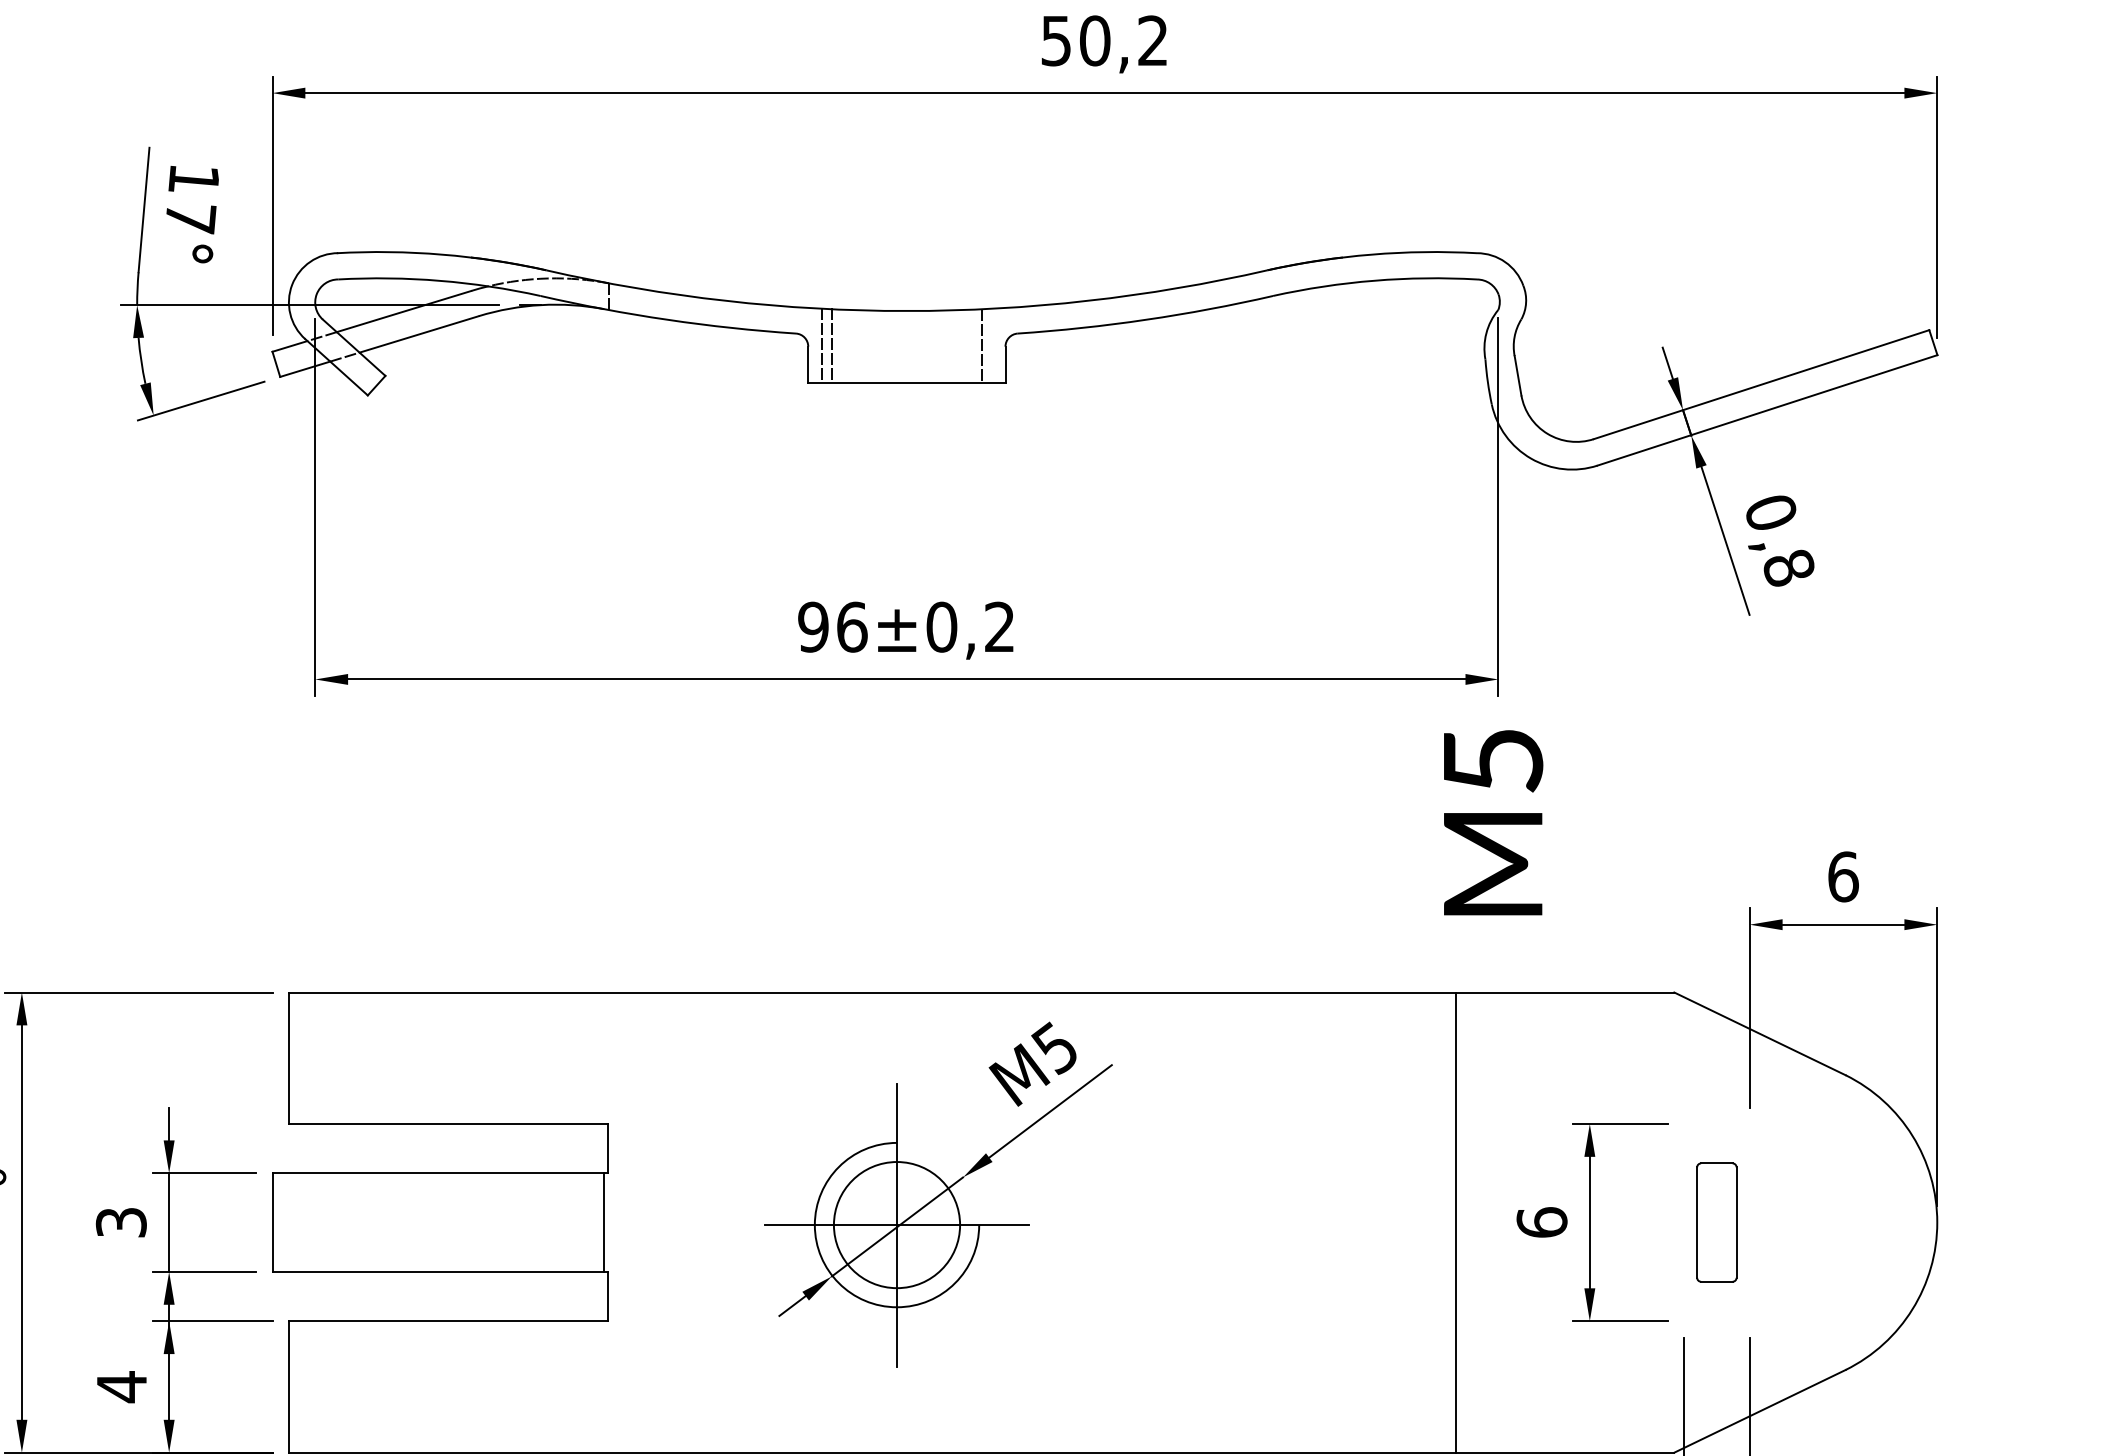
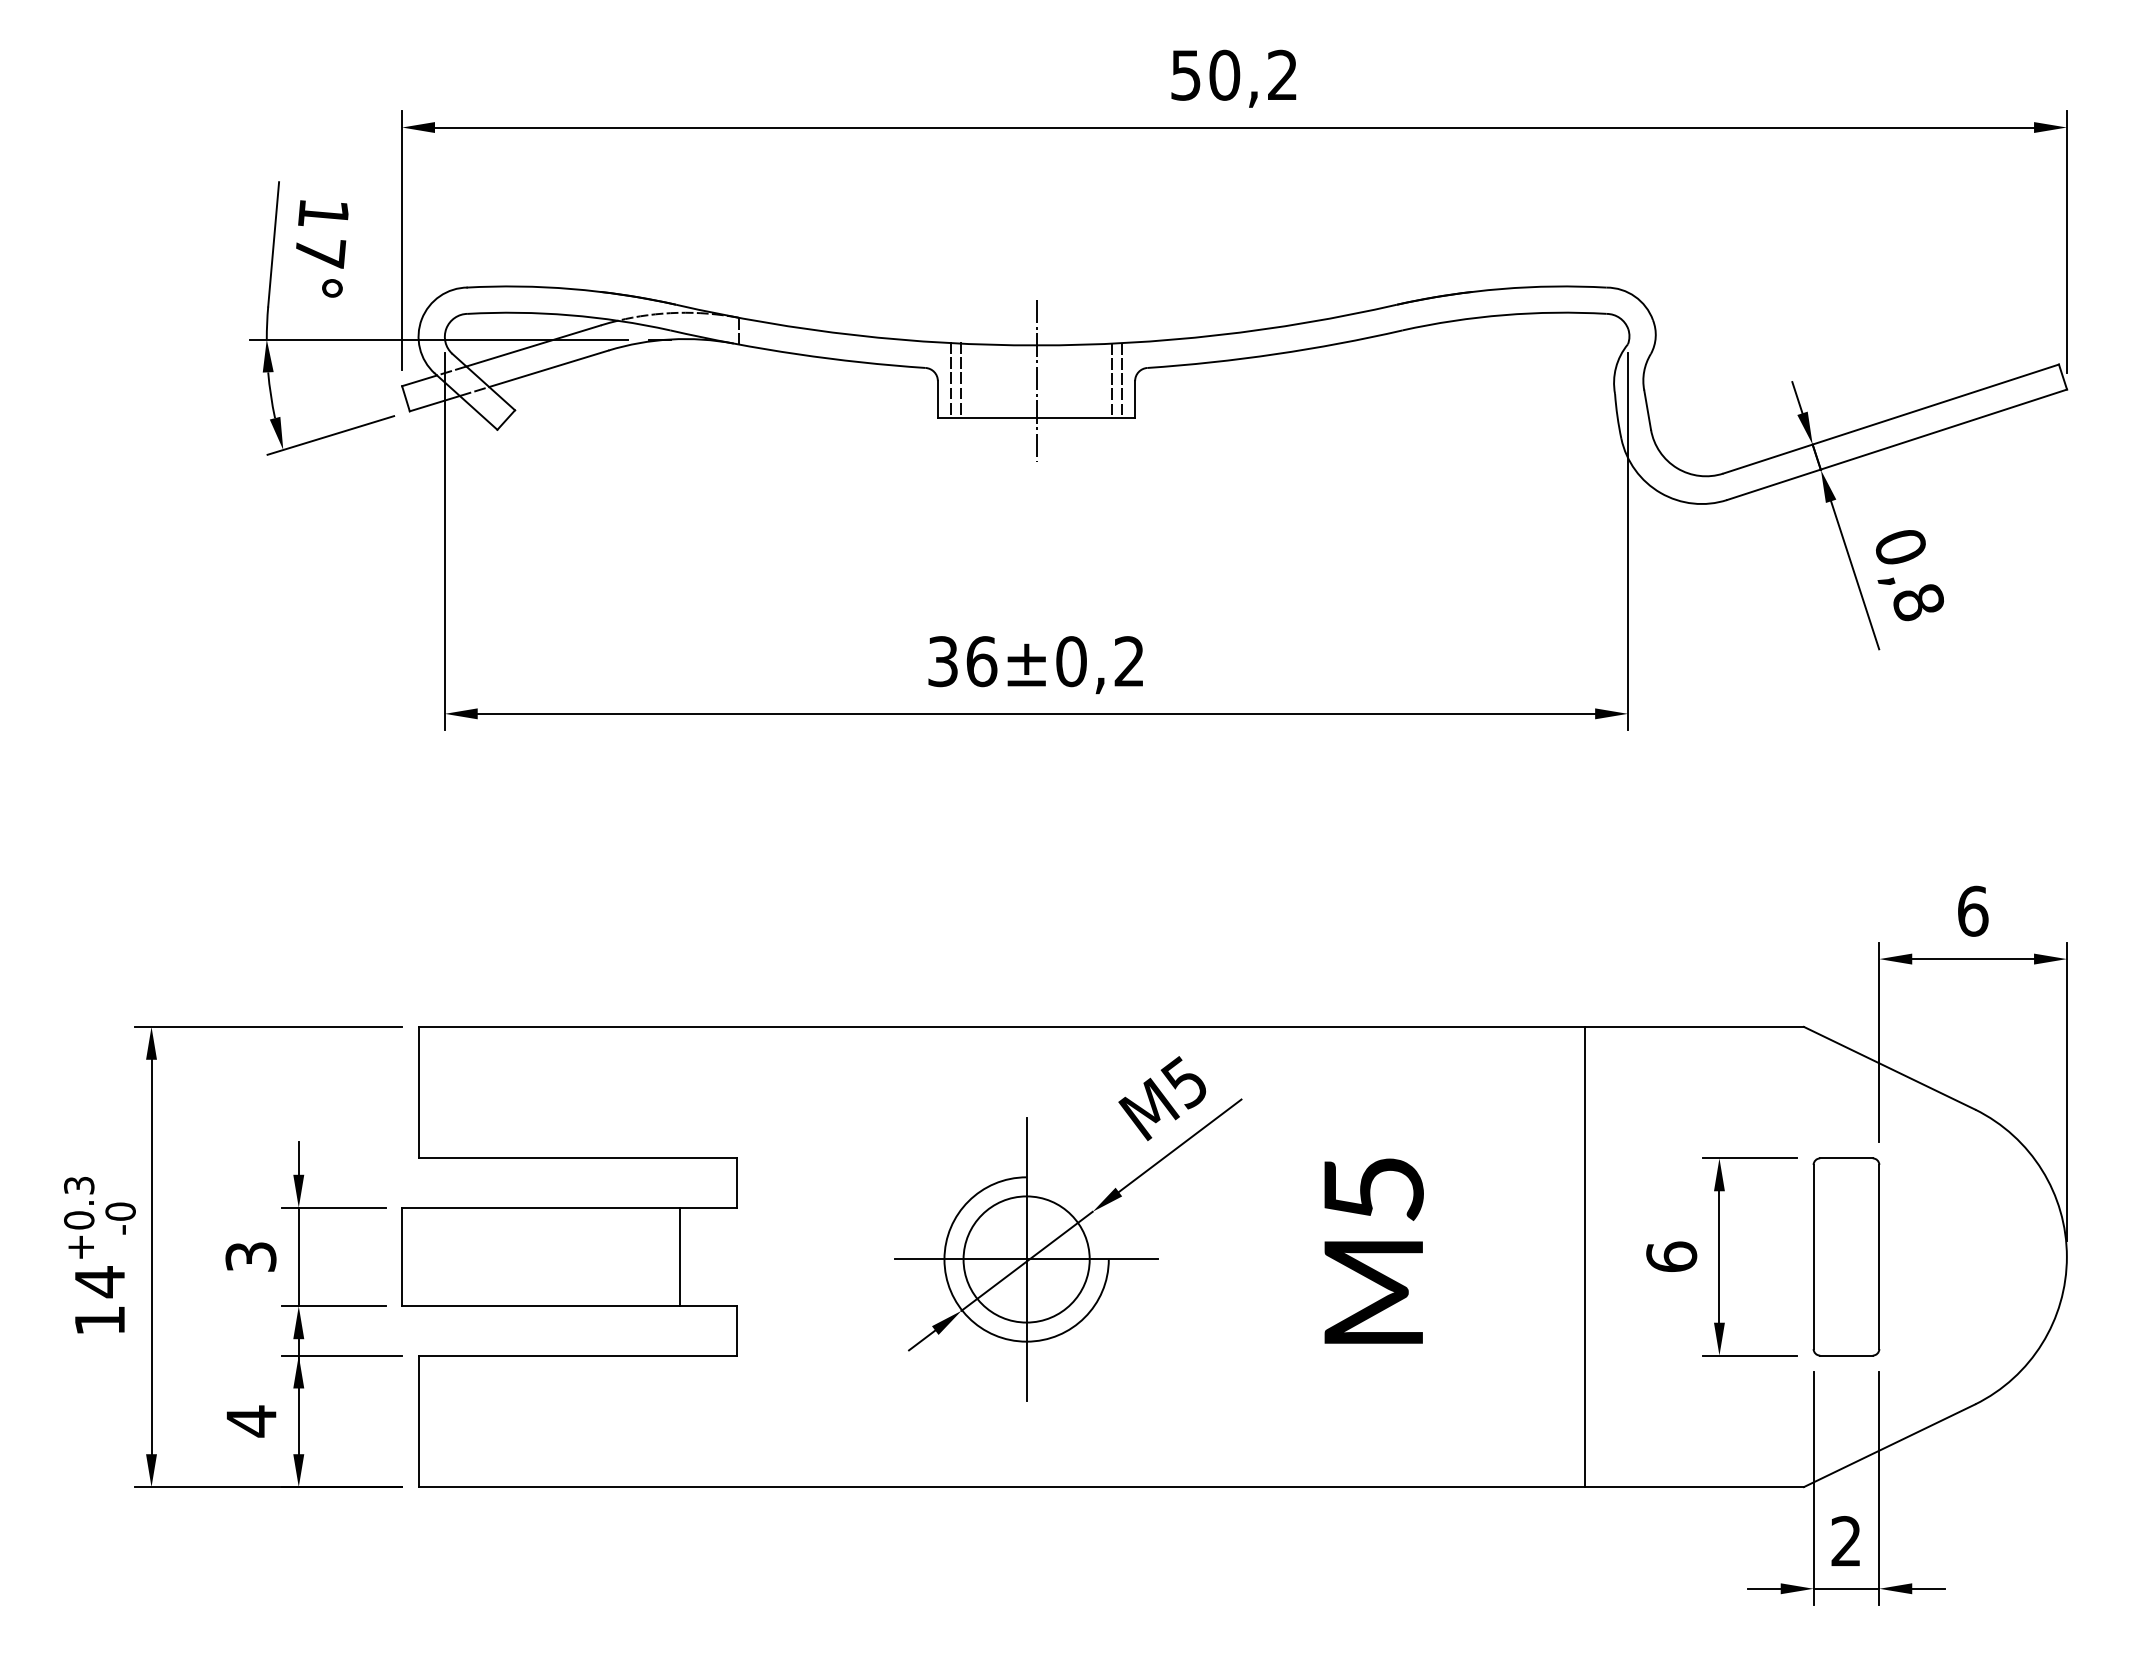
line: (991, 345) -> (1121, 379), added
line: (906, 346) -> (1036, 380), added
text: (812, 627) -> (942, 661), 96±0,2 -> 36±0,2
text: (1492, 822) -> (1373, 1250), moved
line: (603, 1222) -> (680, 1256), moved
part: (1716, 1222) -> (1846, 1256), size x1.67

